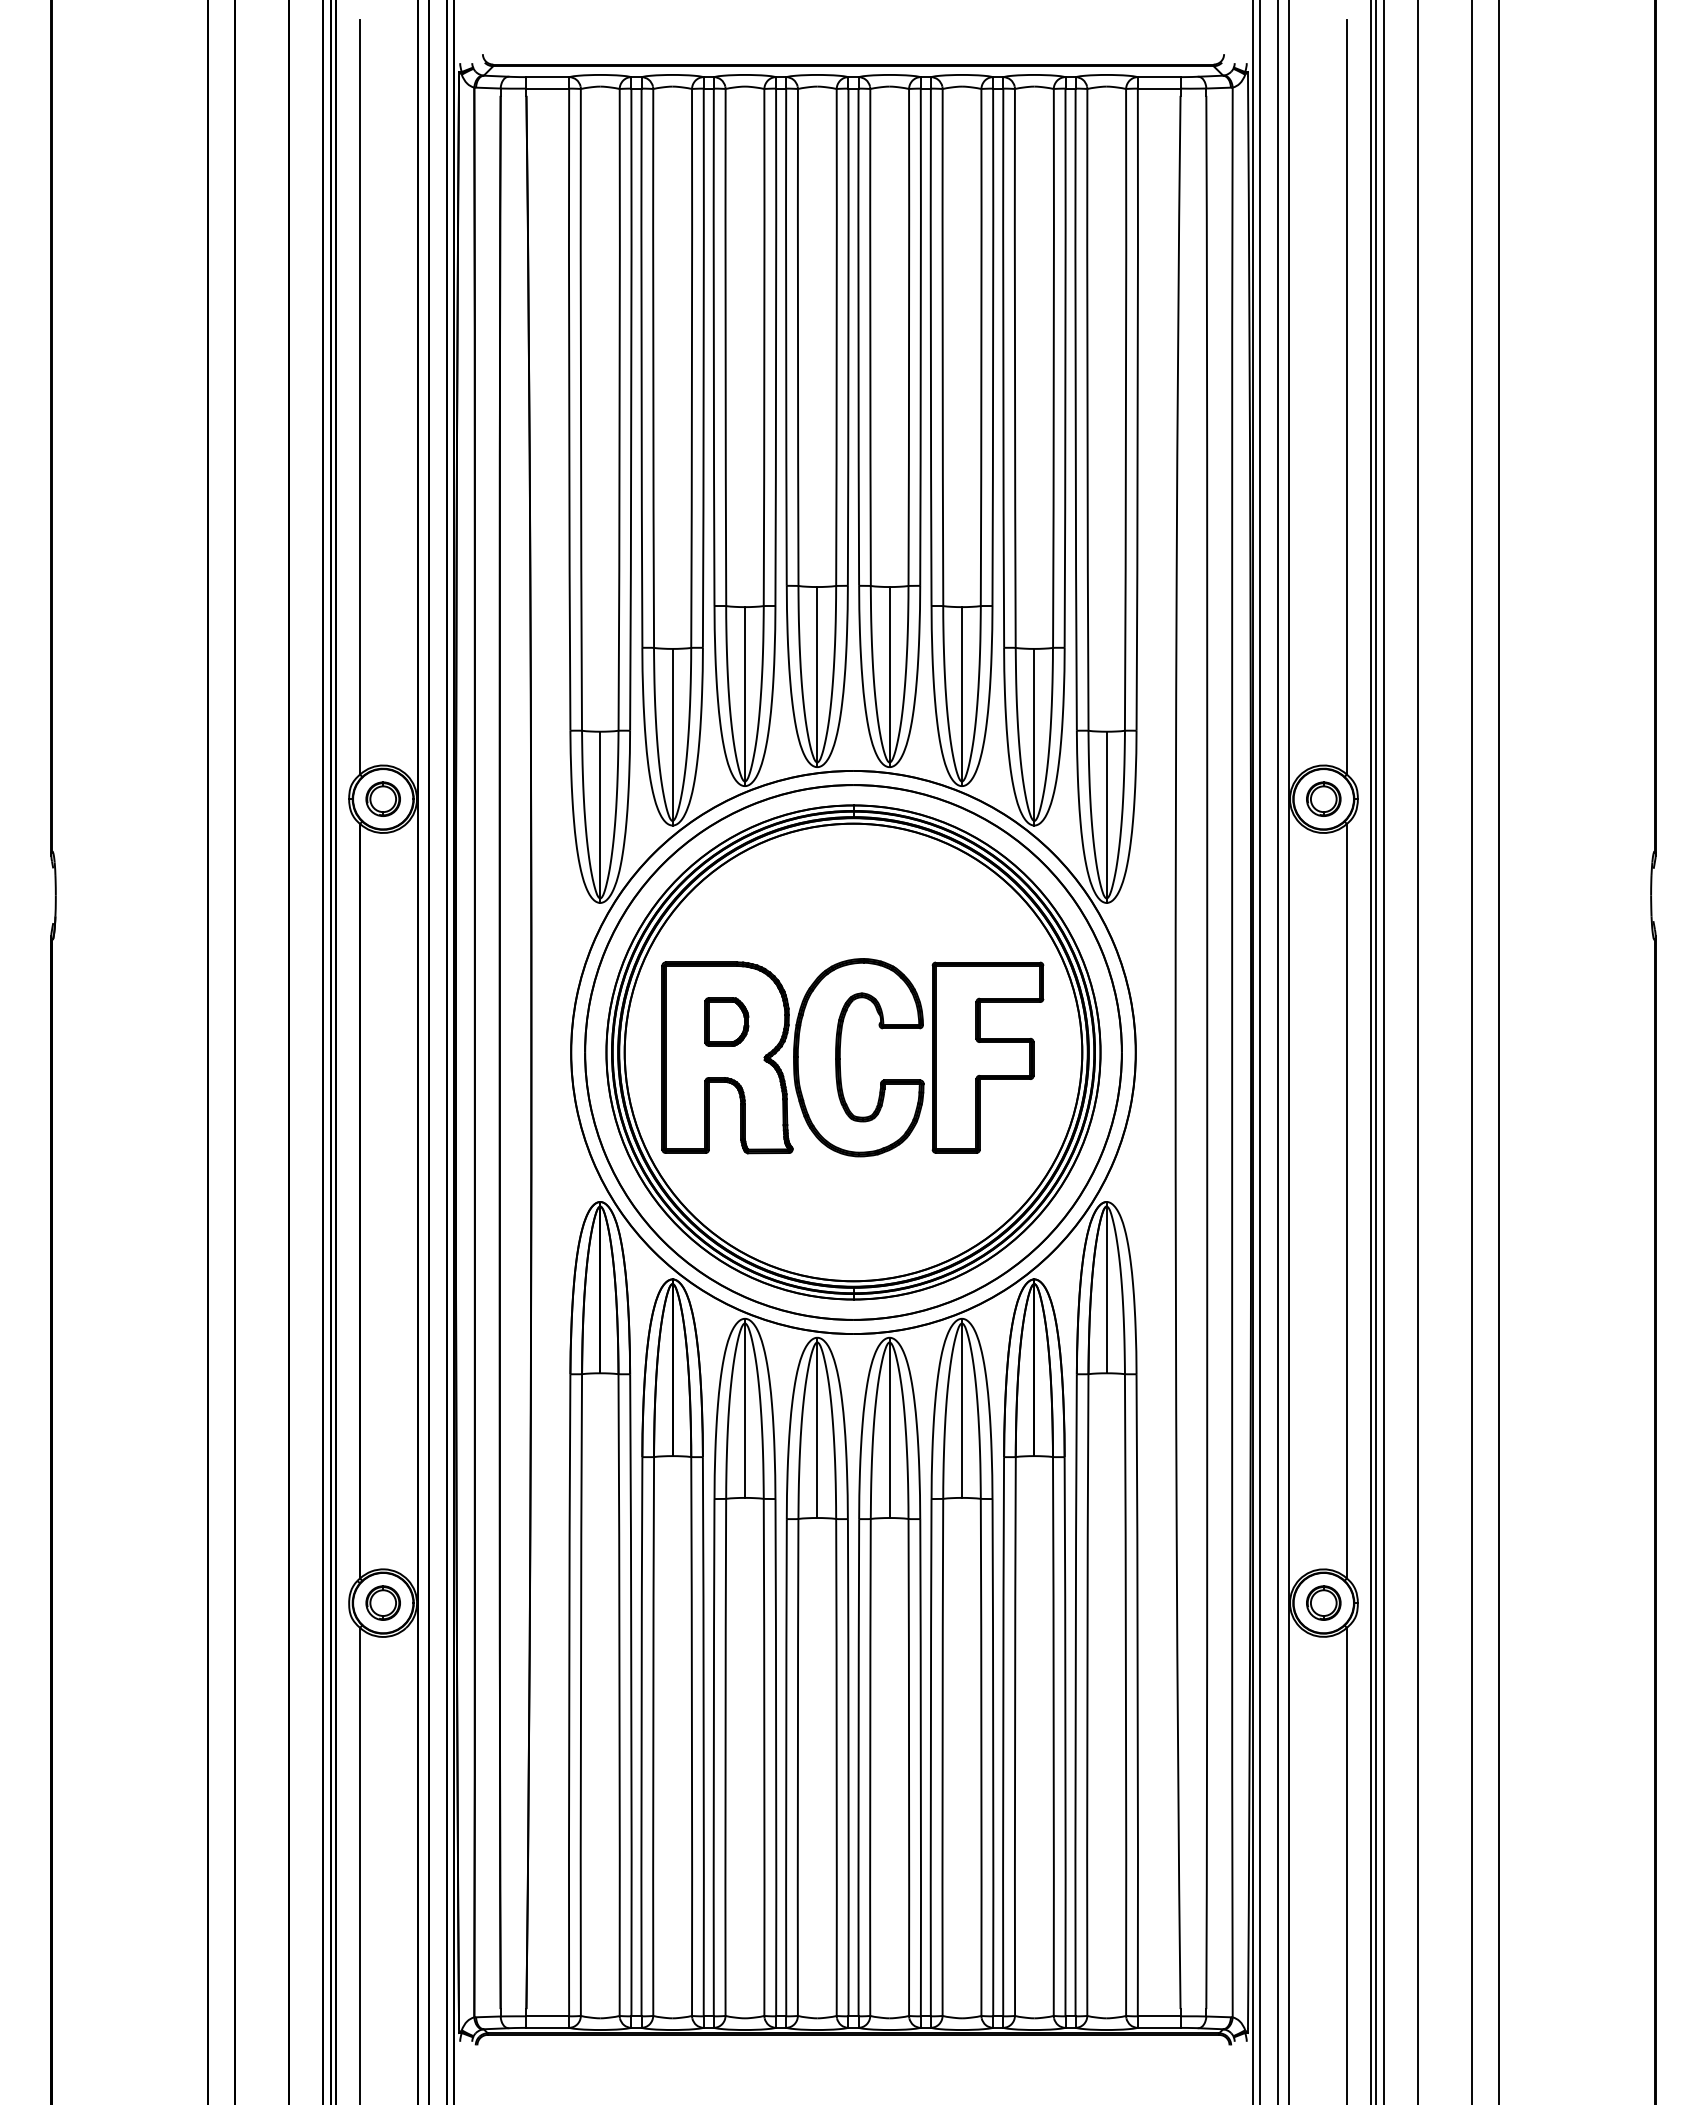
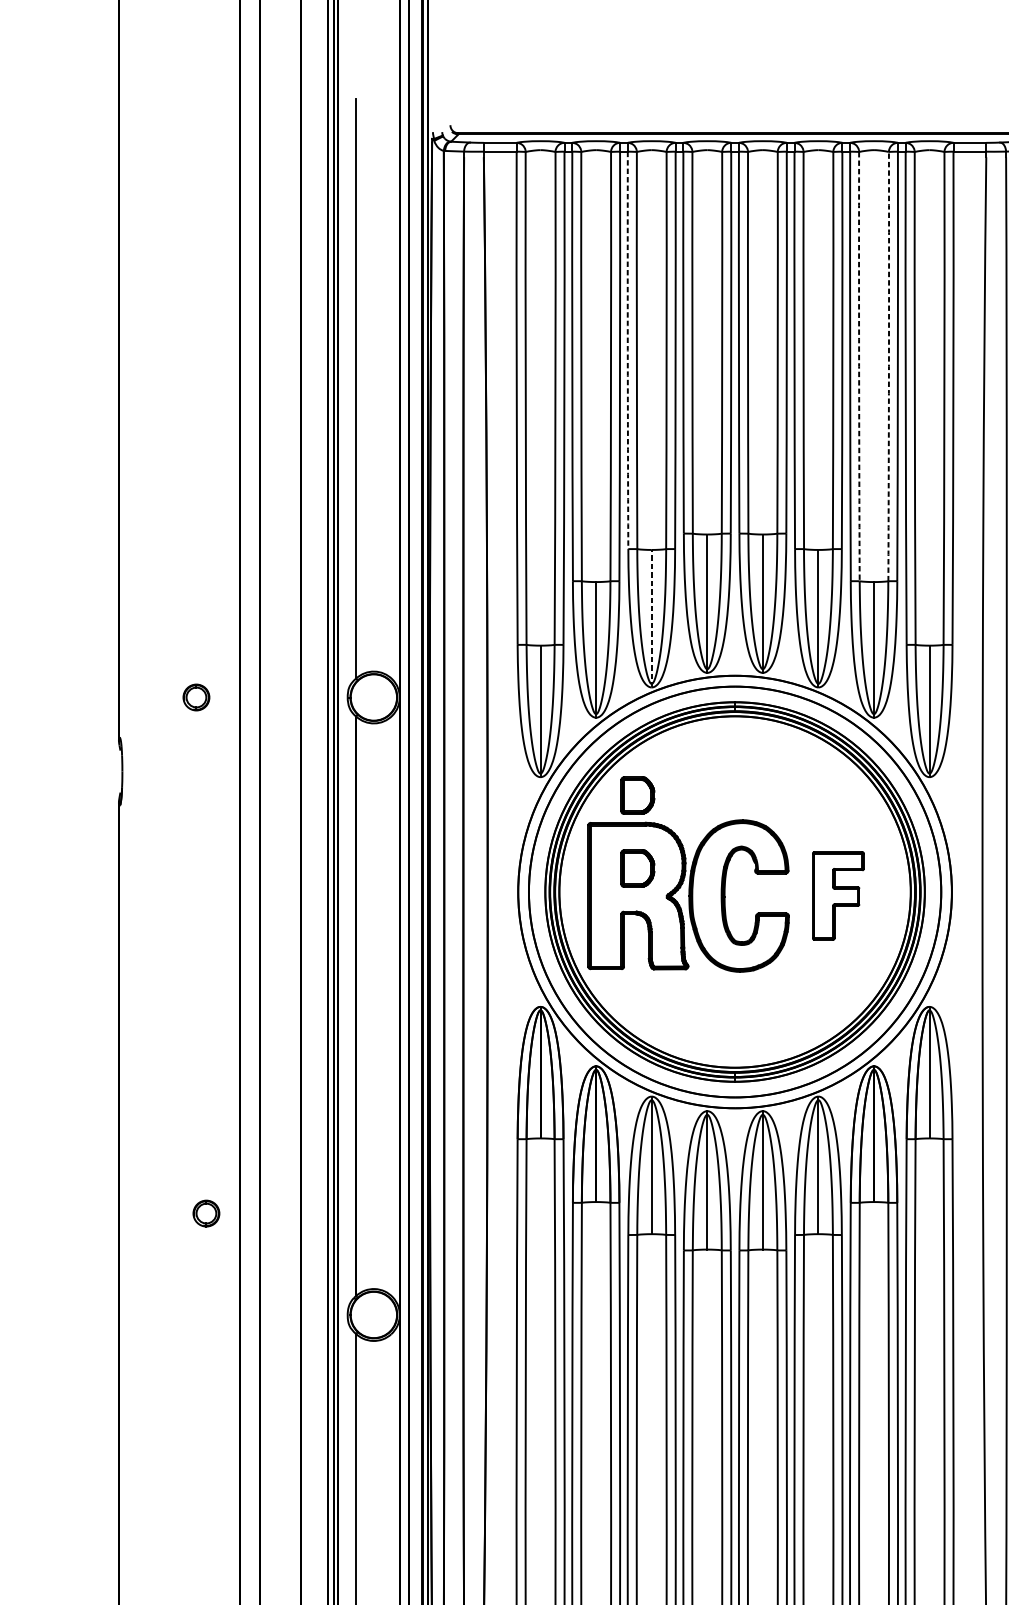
arc: (713, 347) -> (627, 350), solid -> dashed
arc: (1014, 368) -> (858, 366), solid -> dashed
arc: (1053, 368) -> (888, 366), solid -> dashed
line: (744, 696) -> (651, 618), solid -> dashed
part: (382, 798) -> (195, 696), moved
part: (726, 926) -> (637, 795), added
part: (987, 1057) -> (838, 895), size x0.6
part: (382, 1602) -> (205, 1213), moved

